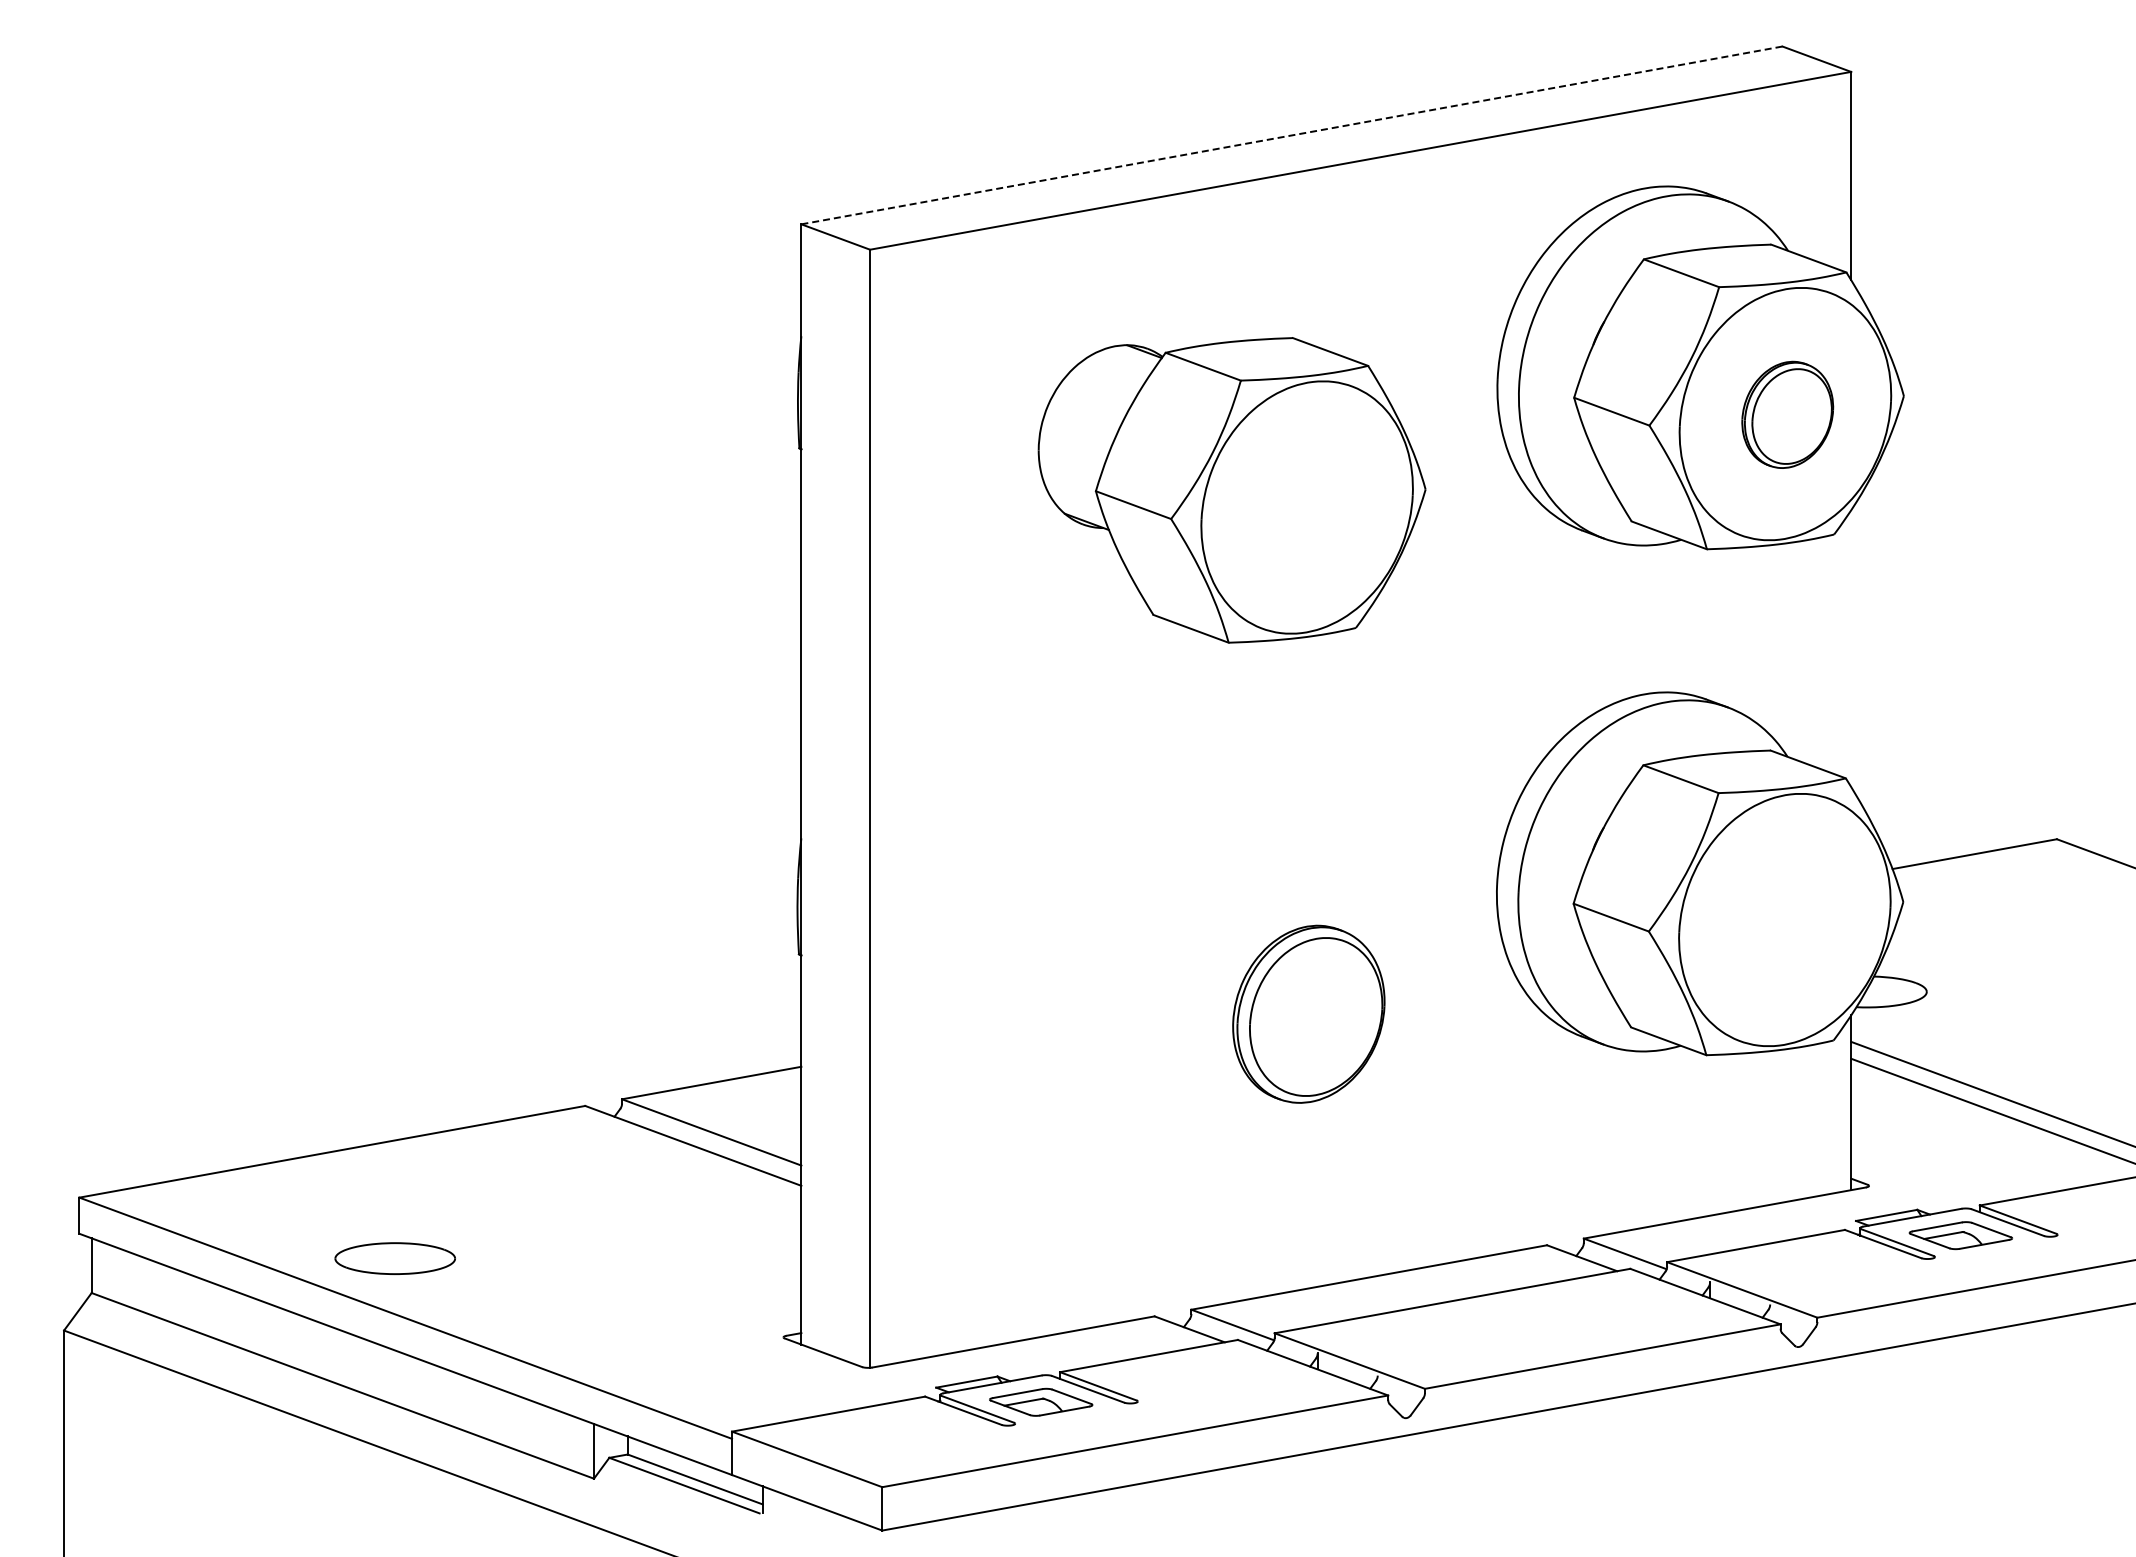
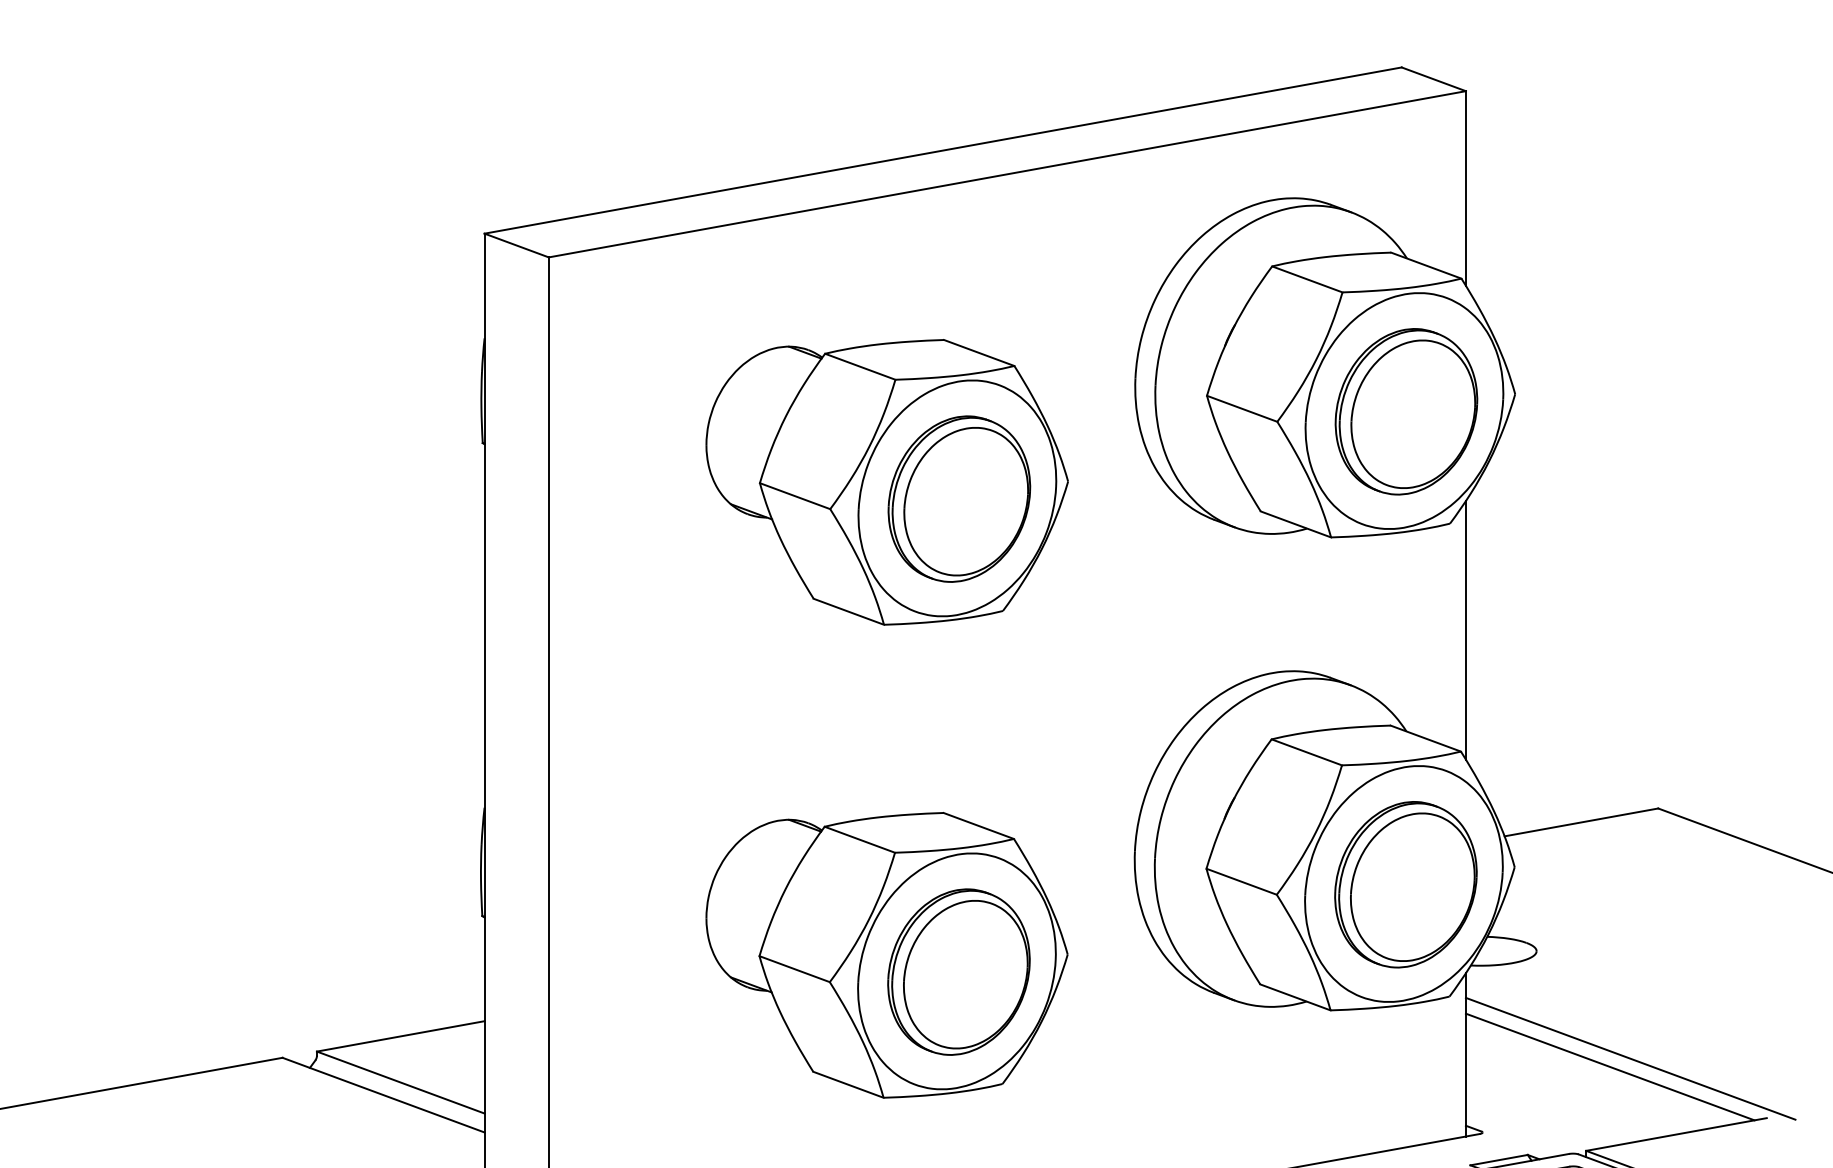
line: (1291, 135) -> (942, 150), dashed -> solid
part: (1787, 414) -> (1406, 411), size x1.67
part: (1308, 507) -> (958, 498), added
line: (1851, 648) -> (1466, 630), added
part: (1786, 920) -> (1405, 884), added
part: (1231, 996) -> (886, 955), added

